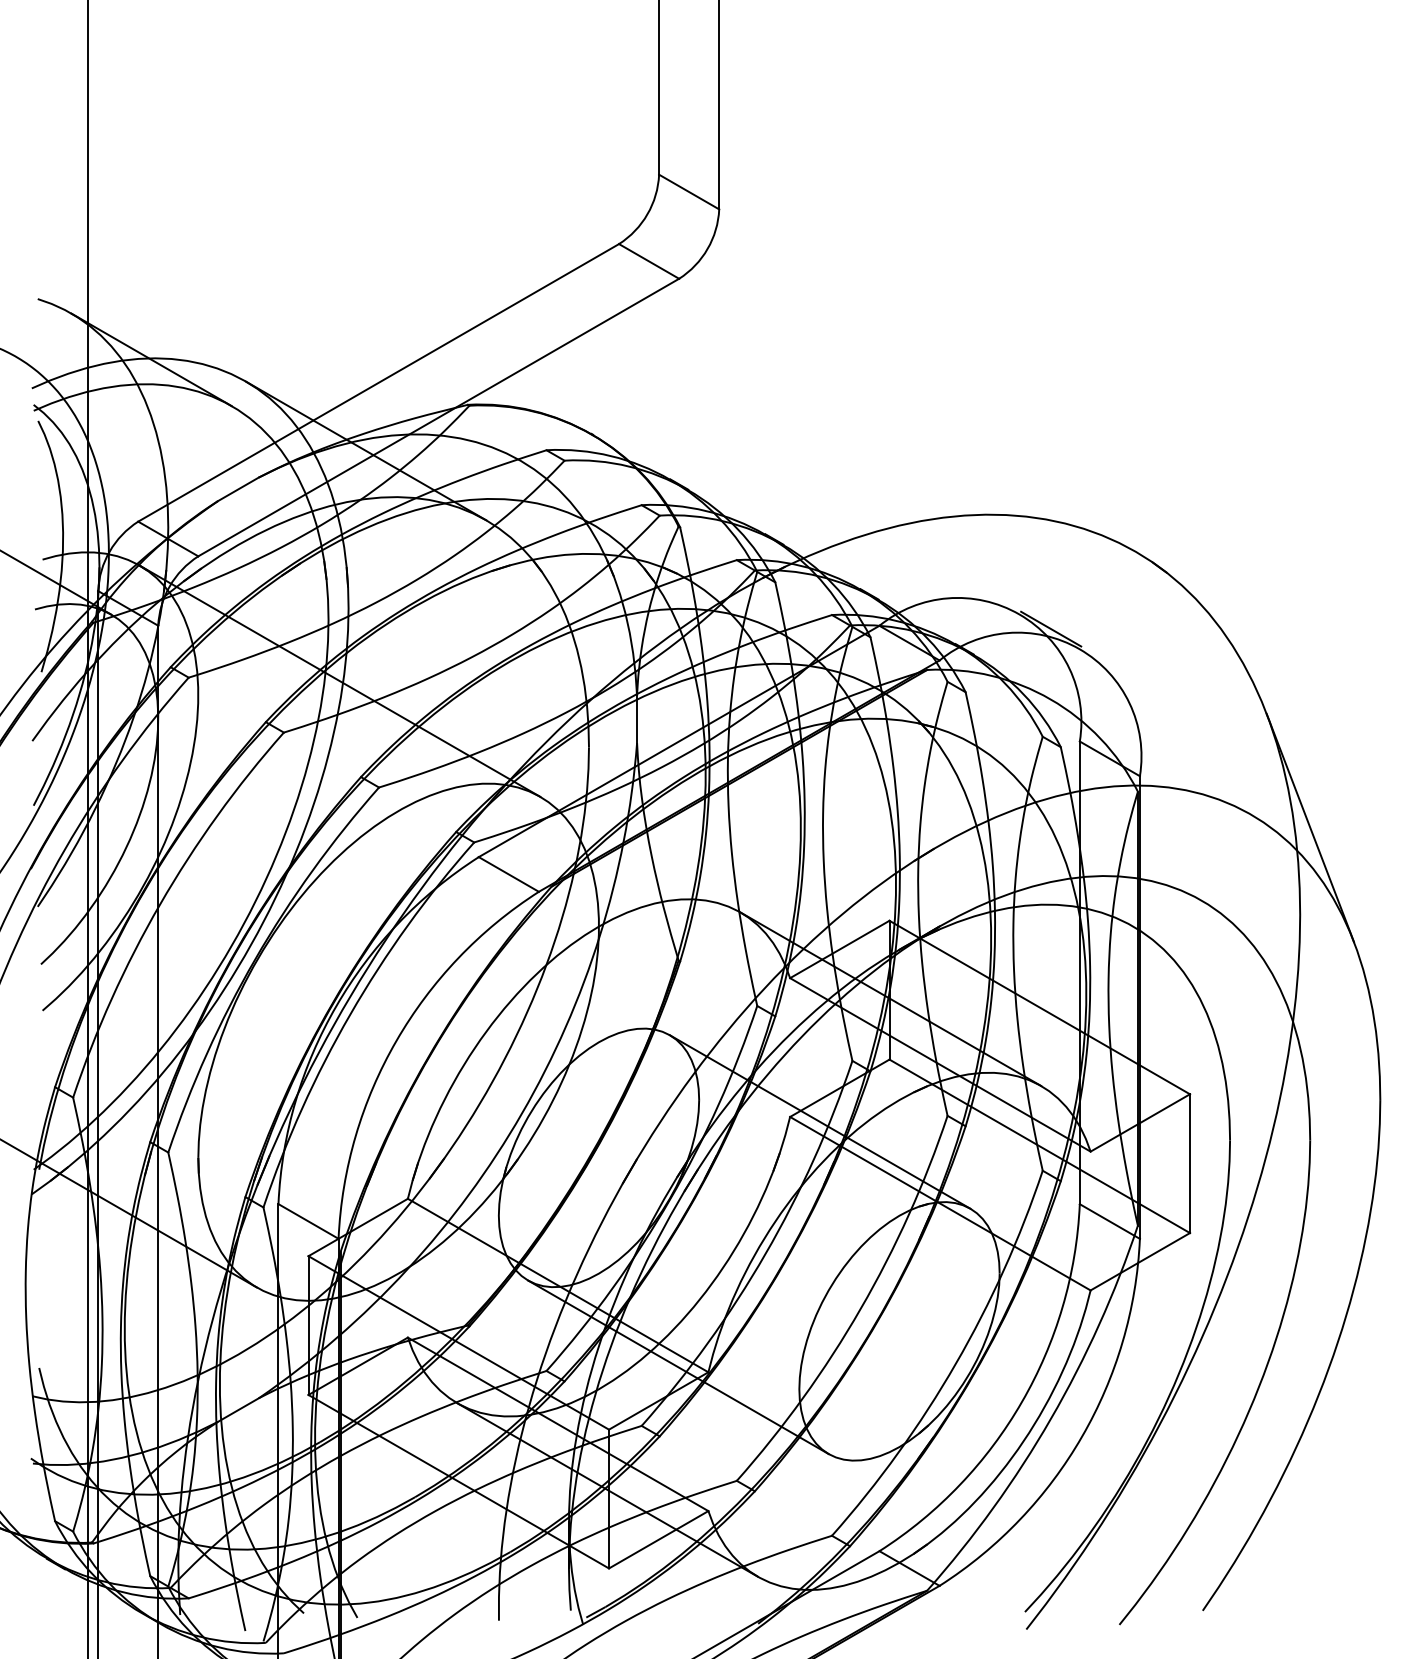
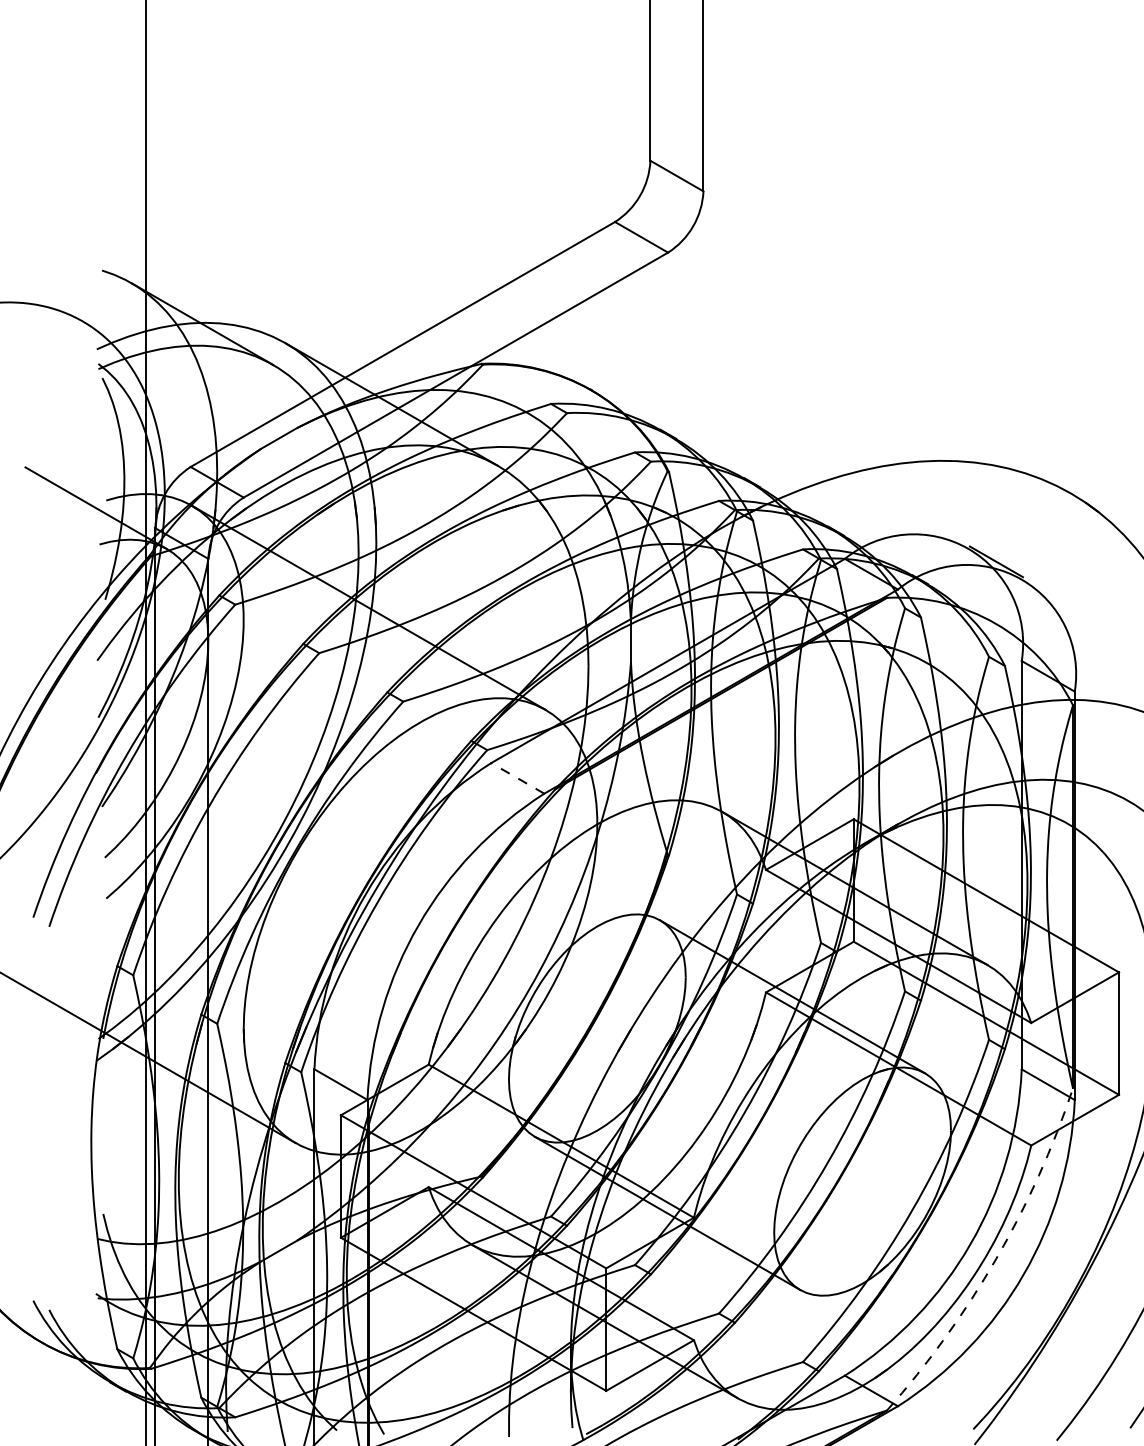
line: (508, 874) -> (517, 778), solid -> dashed
arc: (1050, 1418) -> (995, 1258), solid -> dashed

